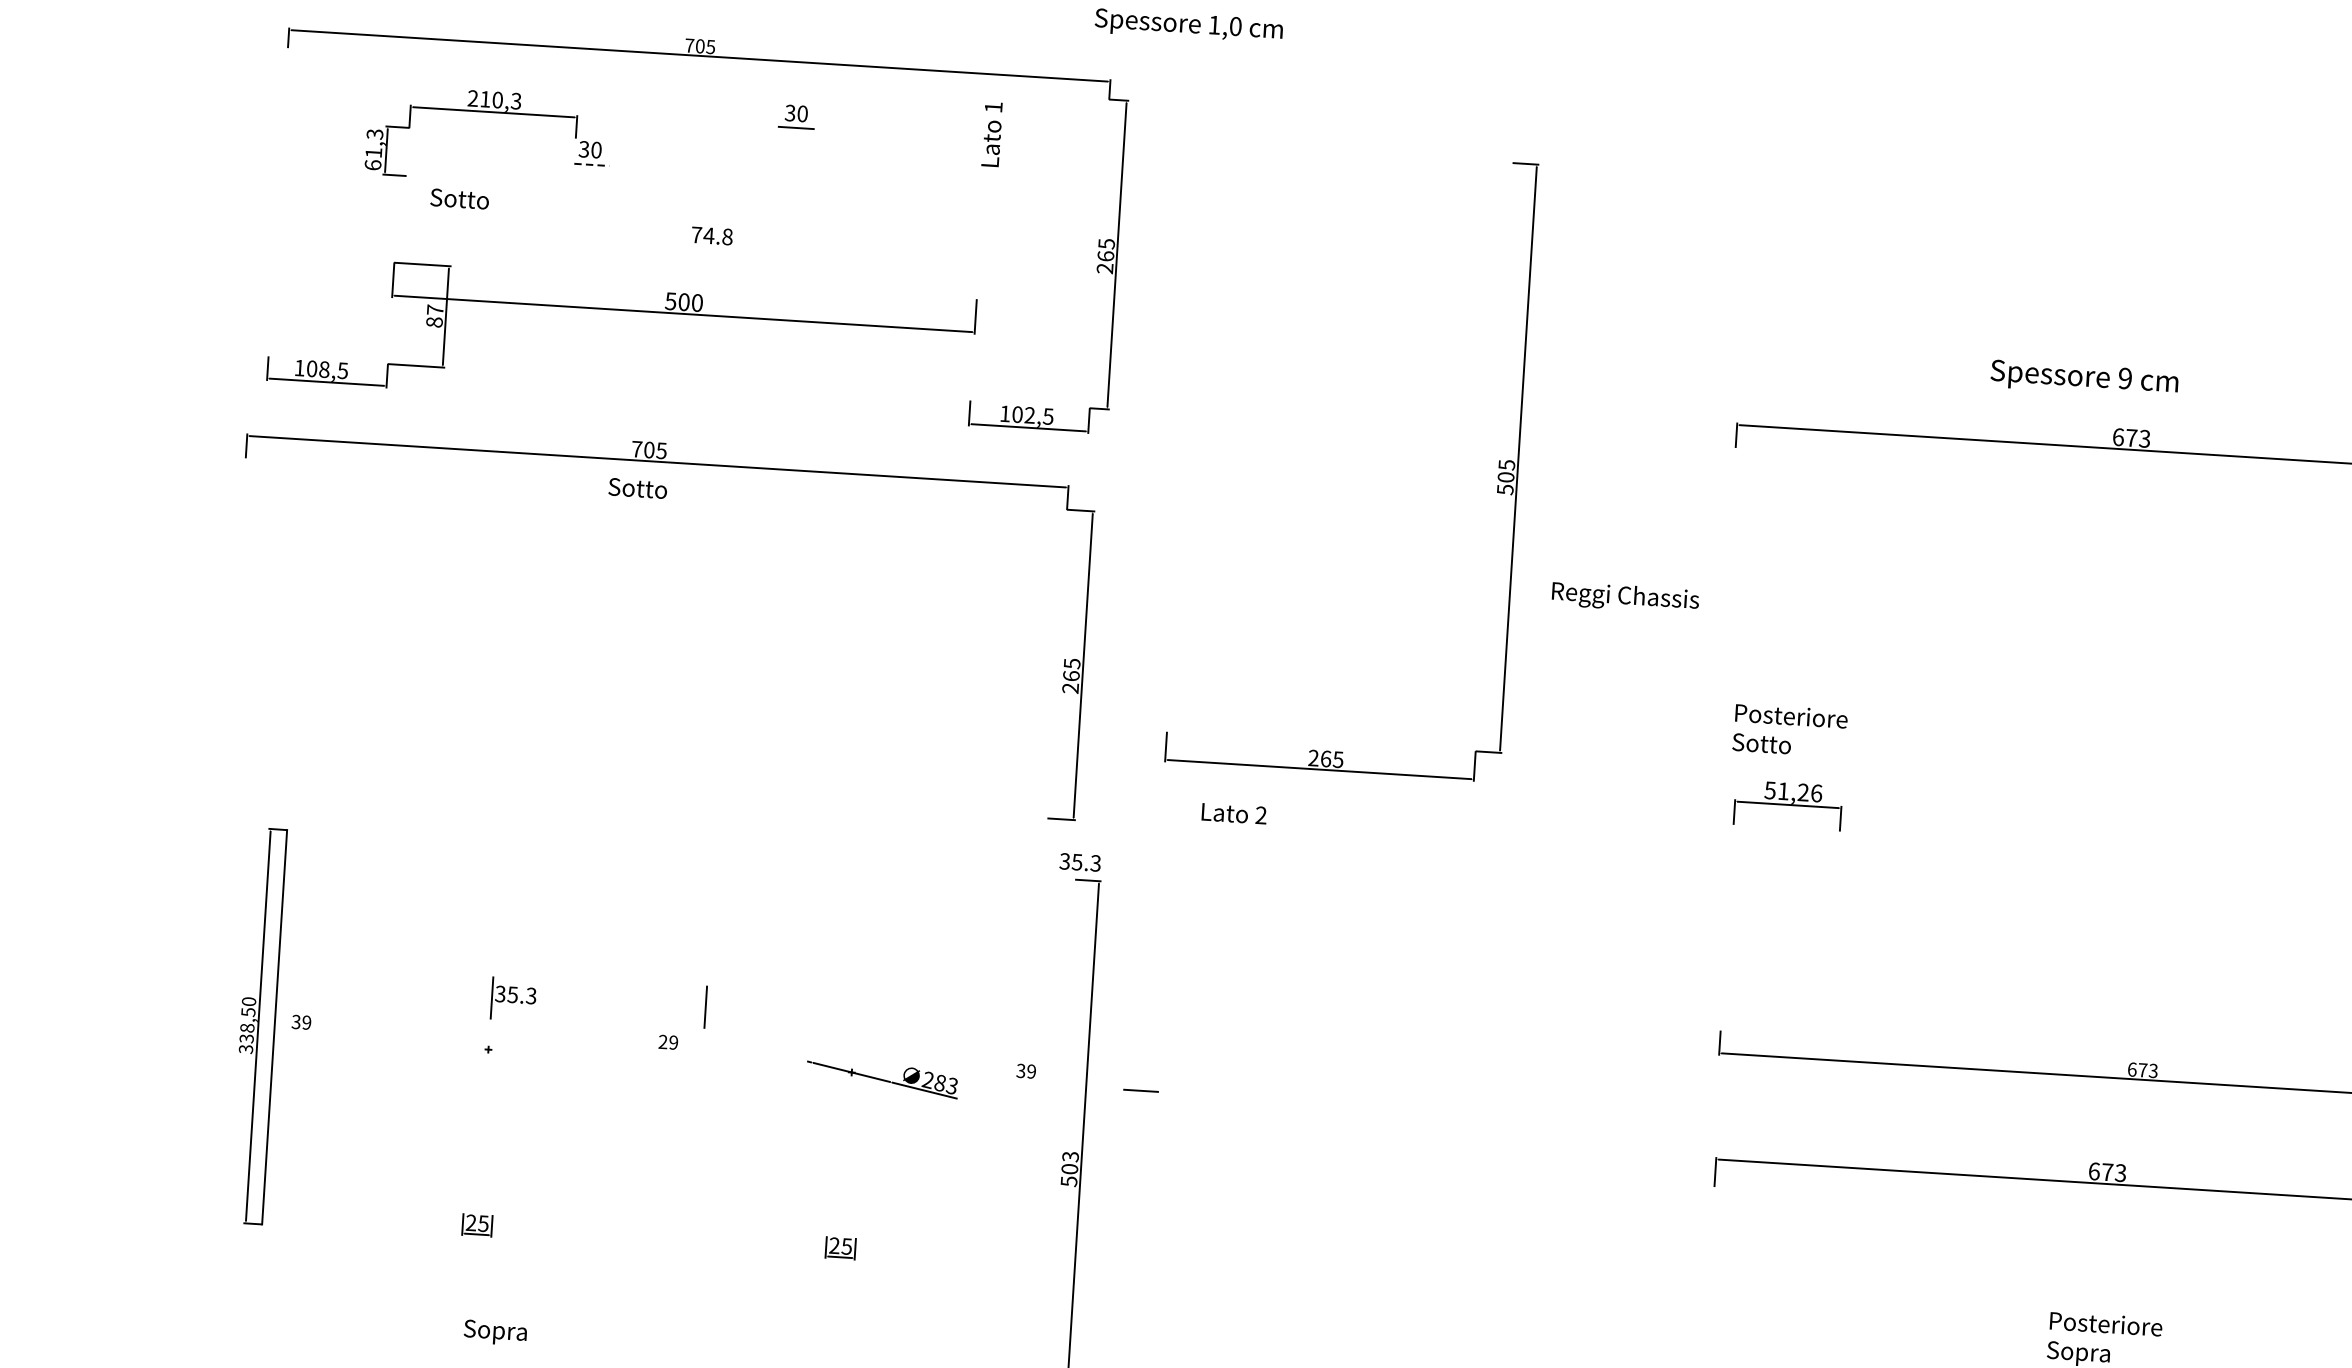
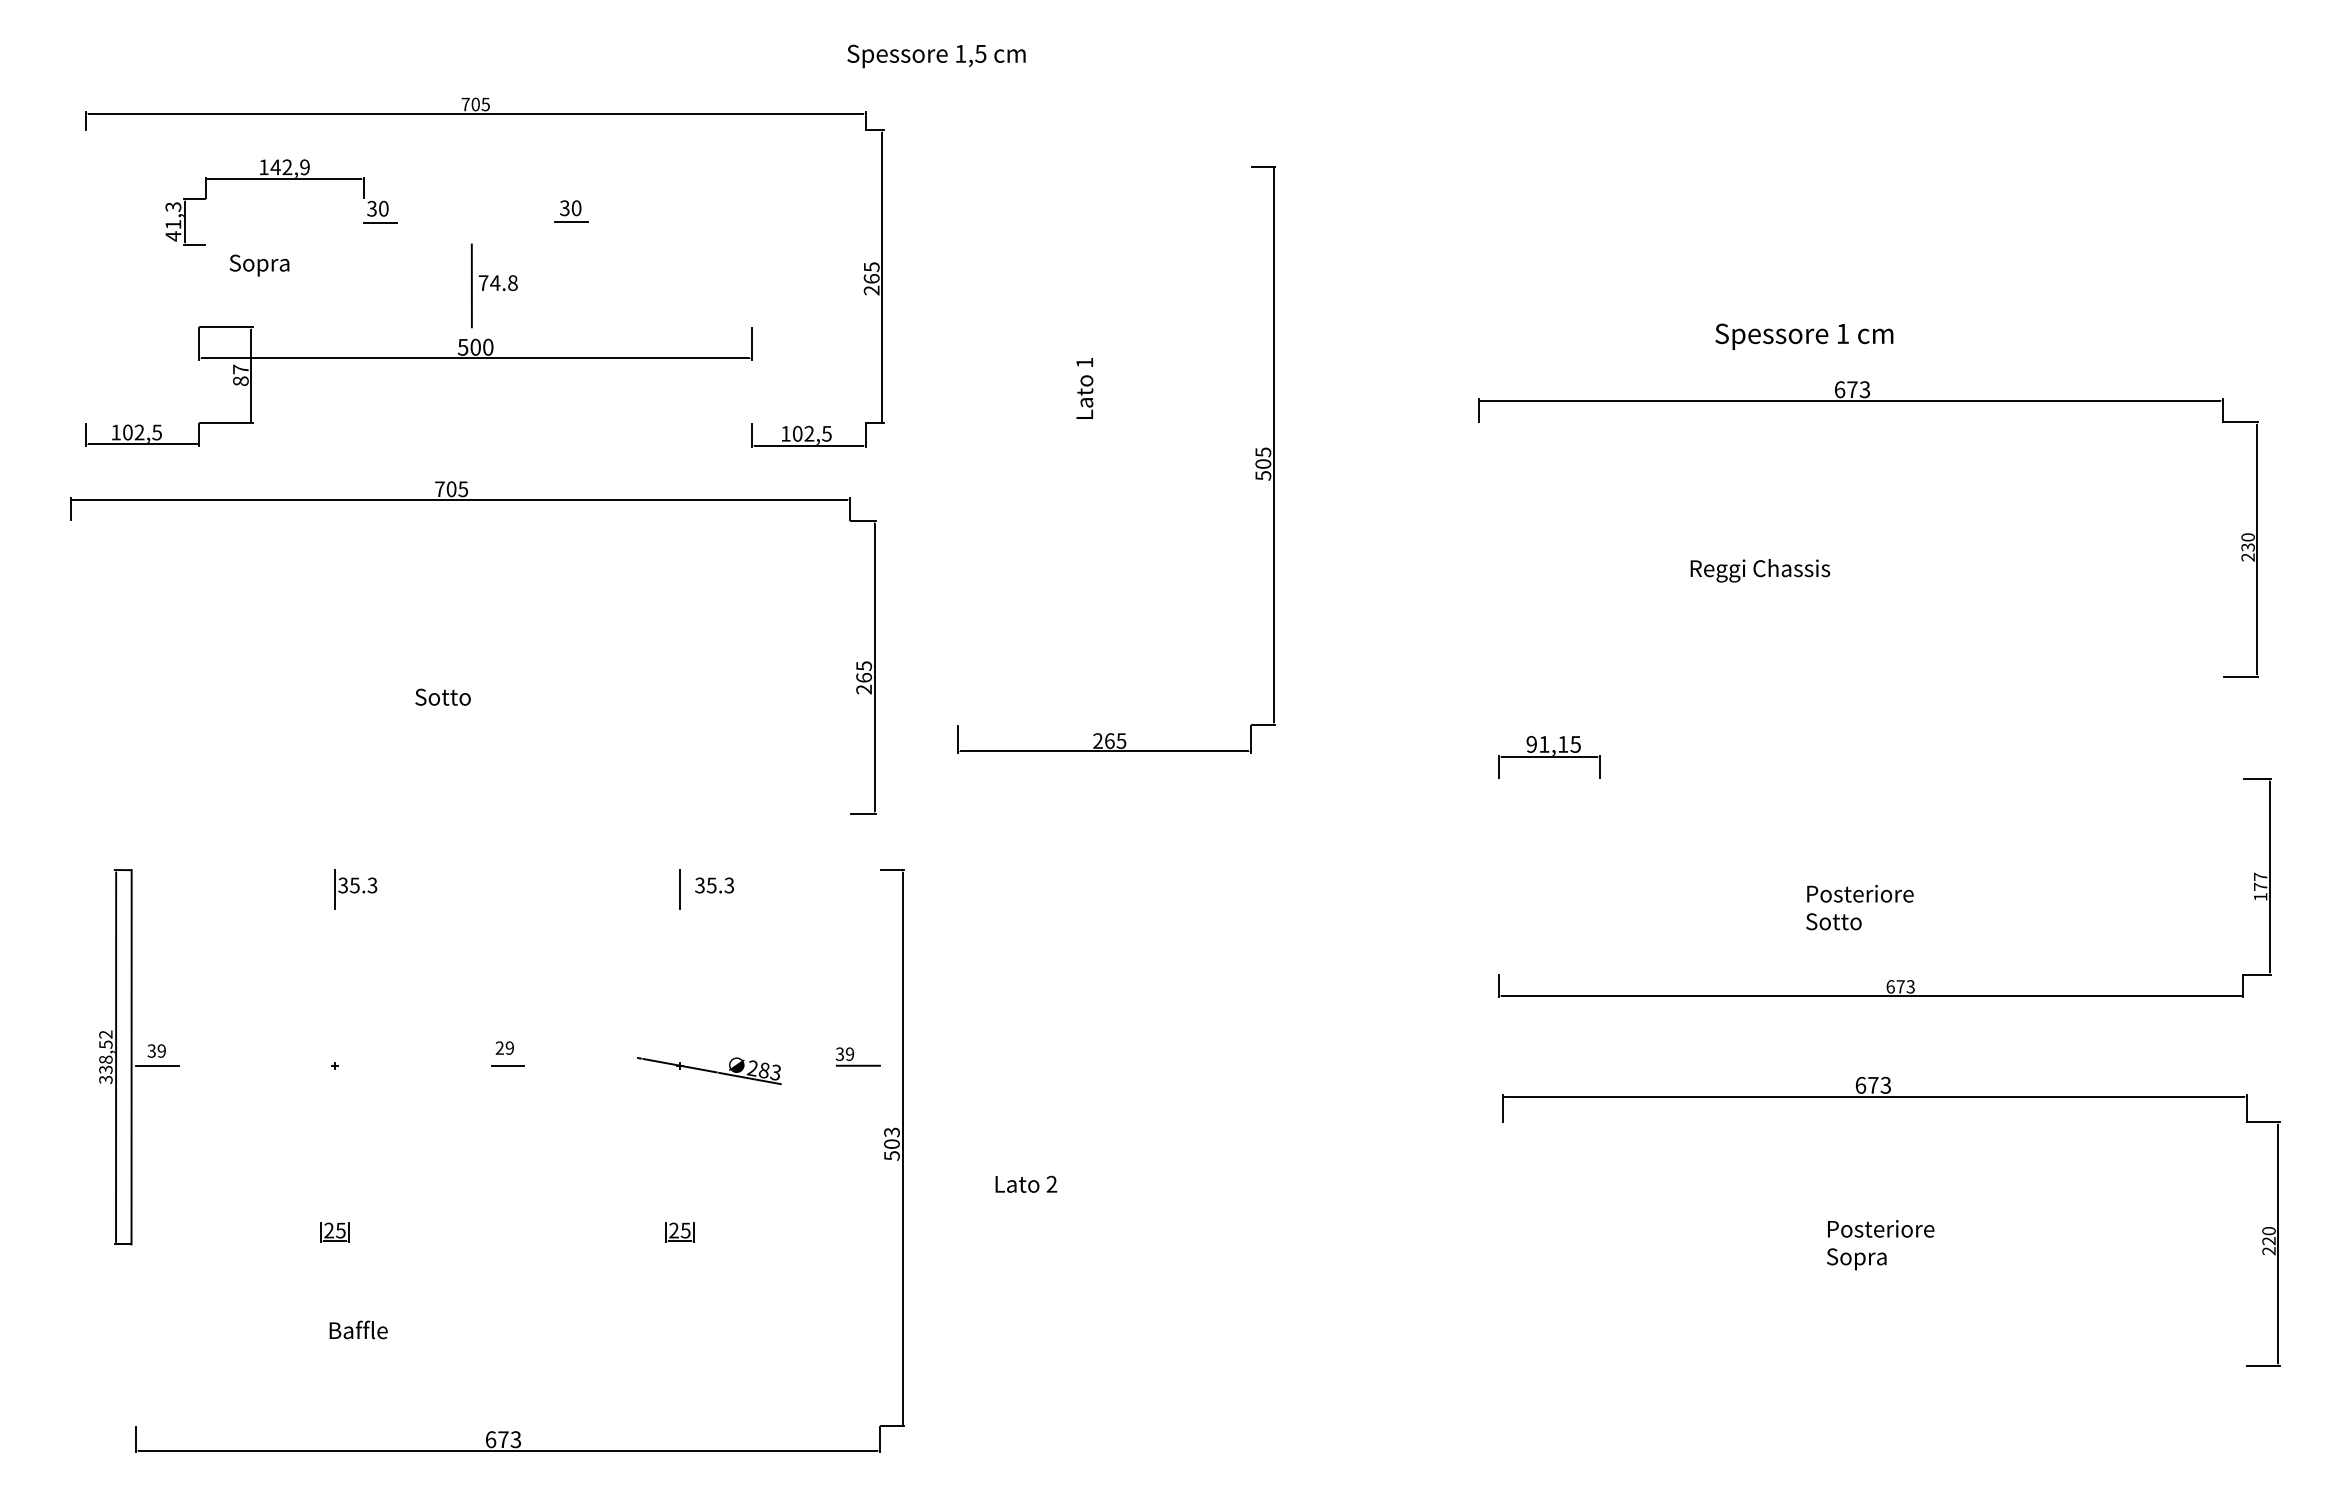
text: (1235, 26) -> (980, 53), 1,0 -> 1,5
text: (494, 100) -> (284, 167), 210,3 -> 142,9
part: (797, 116) -> (571, 211), moved
text: (991, 134) -> (1084, 388), moved
text: (373, 165) -> (173, 236), 61,3 -> 41,3
line: (592, 165) -> (380, 223), dashed -> solid
text: (475, 202) -> (272, 265), Sotto -> Sopra
line: (683, 236) -> (471, 285), added
text: (324, 369) -> (139, 432), 108,5 -> 102,5
text: (2124, 378) -> (1842, 333), 9 -> 1
text: (637, 487) -> (442, 696), moved
text: (1625, 597) -> (1760, 570), moved
text: (1789, 730) -> (1859, 907), moved
text: (1793, 790) -> (1553, 743), 51,26 -> 91,15
text: (1234, 812) -> (1026, 1183), moved
text: (1080, 862) -> (714, 885), moved
part: (513, 999) -> (355, 889), moved
text: (248, 1001) -> (105, 1034), 338,50 -> 338,52
line: (705, 1006) -> (679, 889), moved
line: (300, 1037) -> (156, 1065), added
line: (1038, 1084) -> (857, 1065), added
line: (1140, 1090) -> (507, 1065), moved
text: (495, 1332) -> (358, 1332), Sopra -> Baffle

